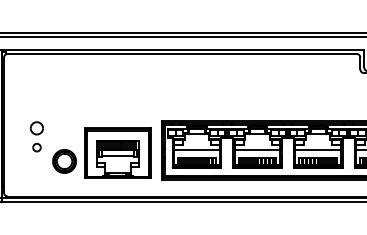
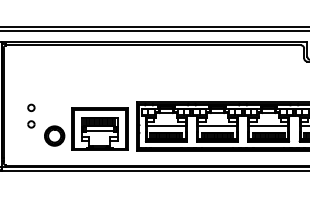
part: (37, 127) -> (31, 107), size x0.62

